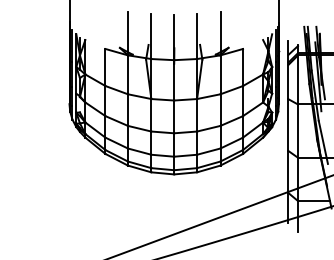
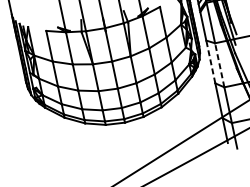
line: (288, 125) -> (210, 62), solid -> dashed
line: (298, 131) -> (220, 65), solid -> dashed

